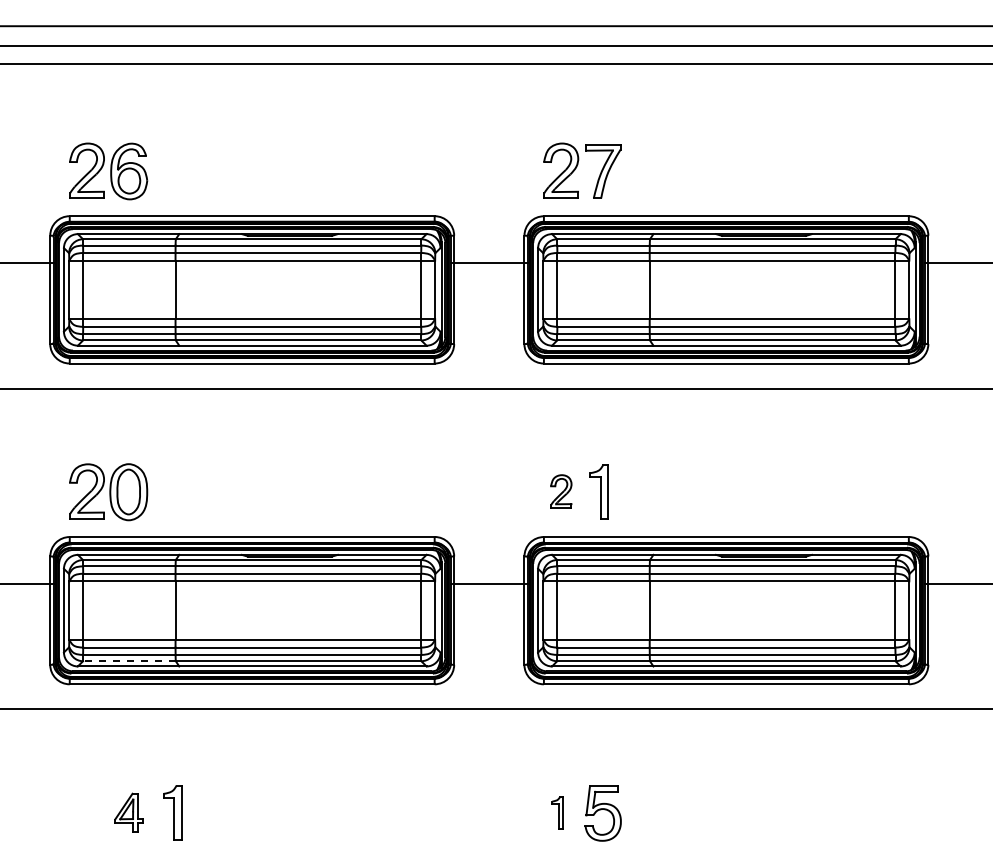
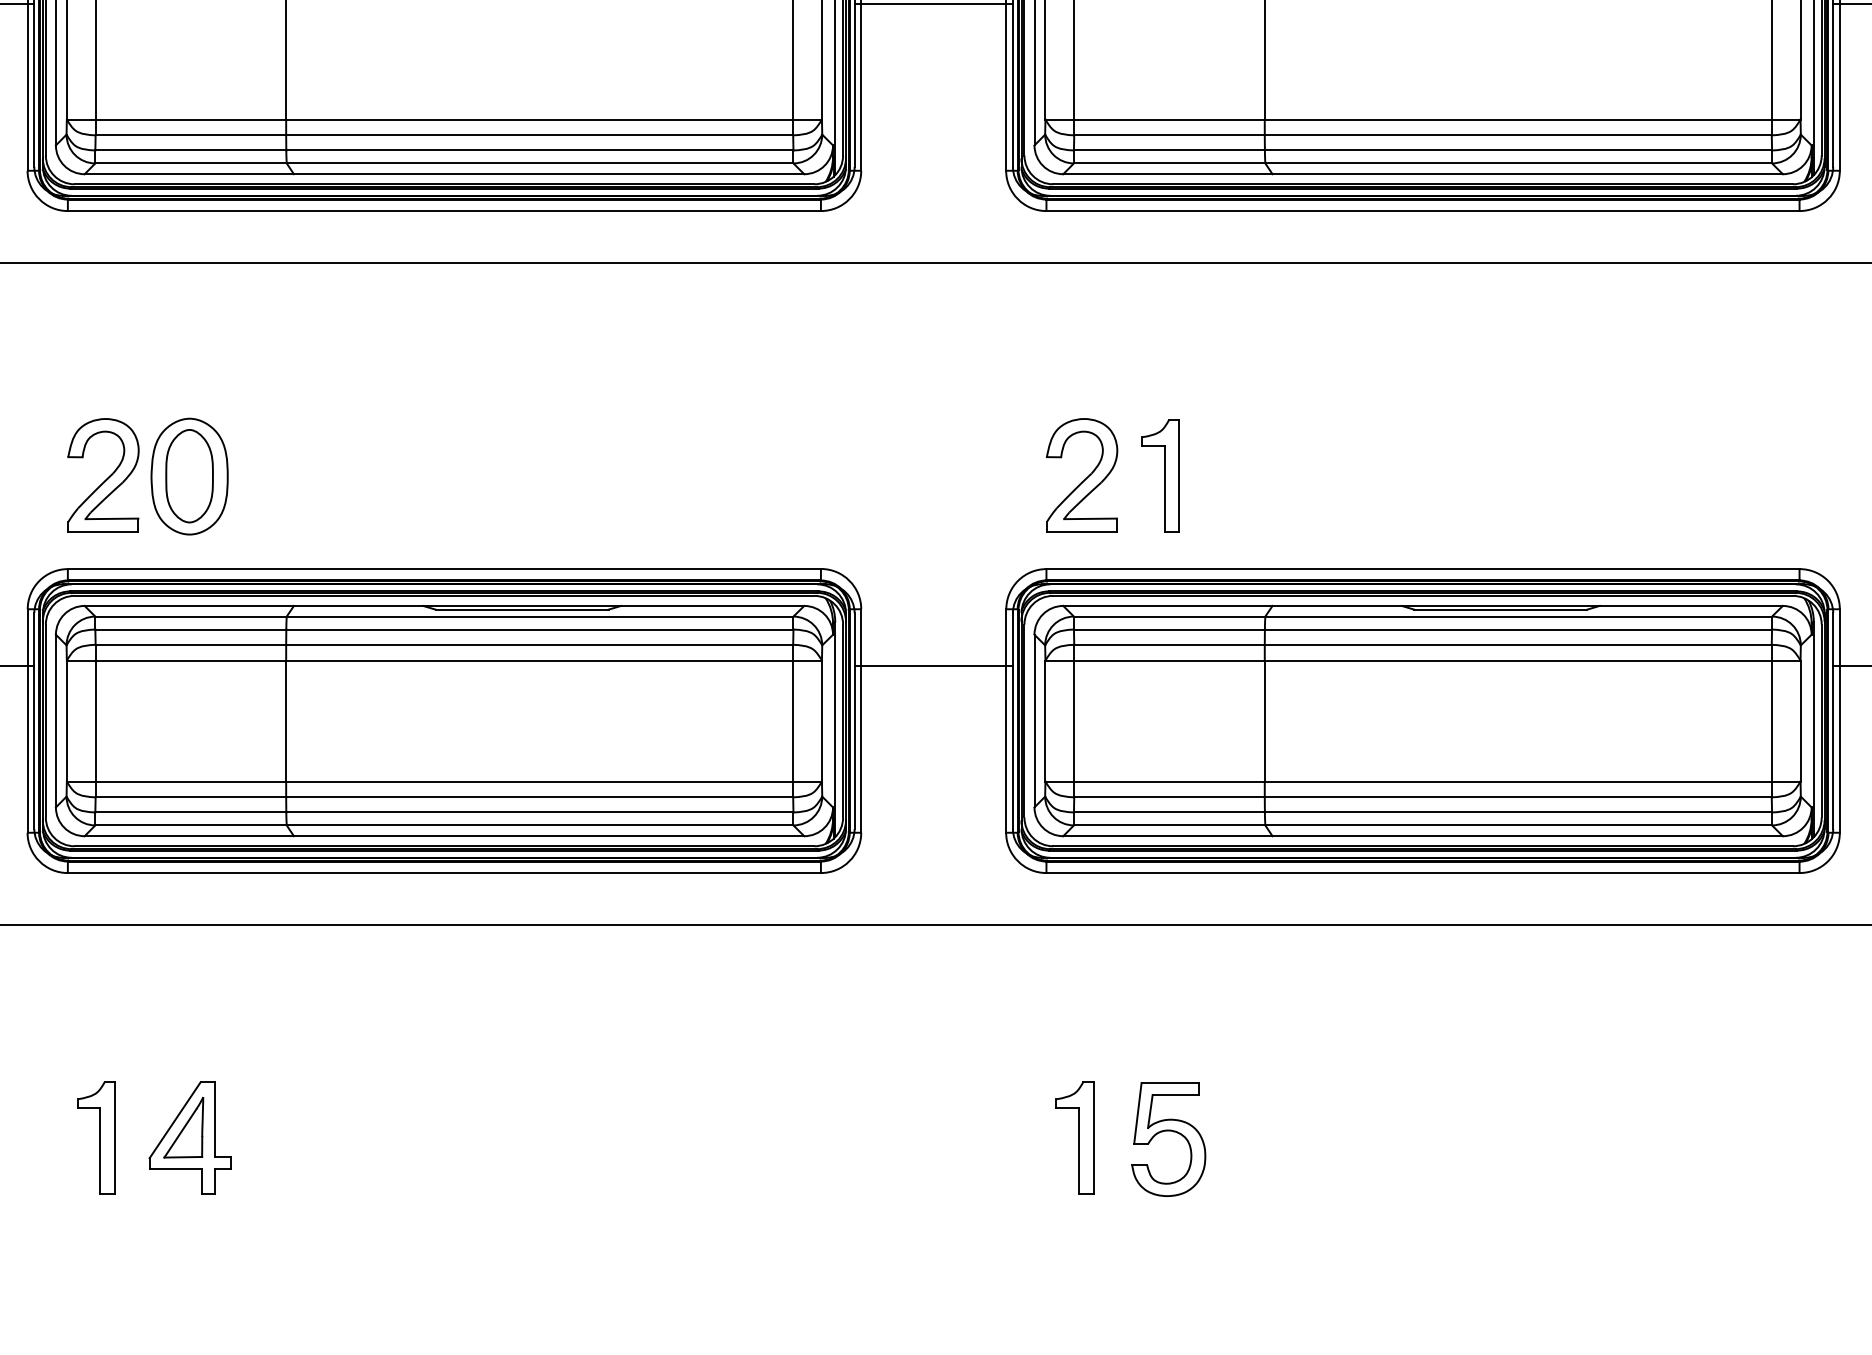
part: (561, 491) -> (1082, 475), size x1.67
line: (128, 661) -> (189, 825), dashed -> solid
part: (128, 812) -> (189, 1137), size x1.43
part: (172, 812) -> (96, 1137), moved
part: (557, 812) -> (1074, 1137), size x1.67

